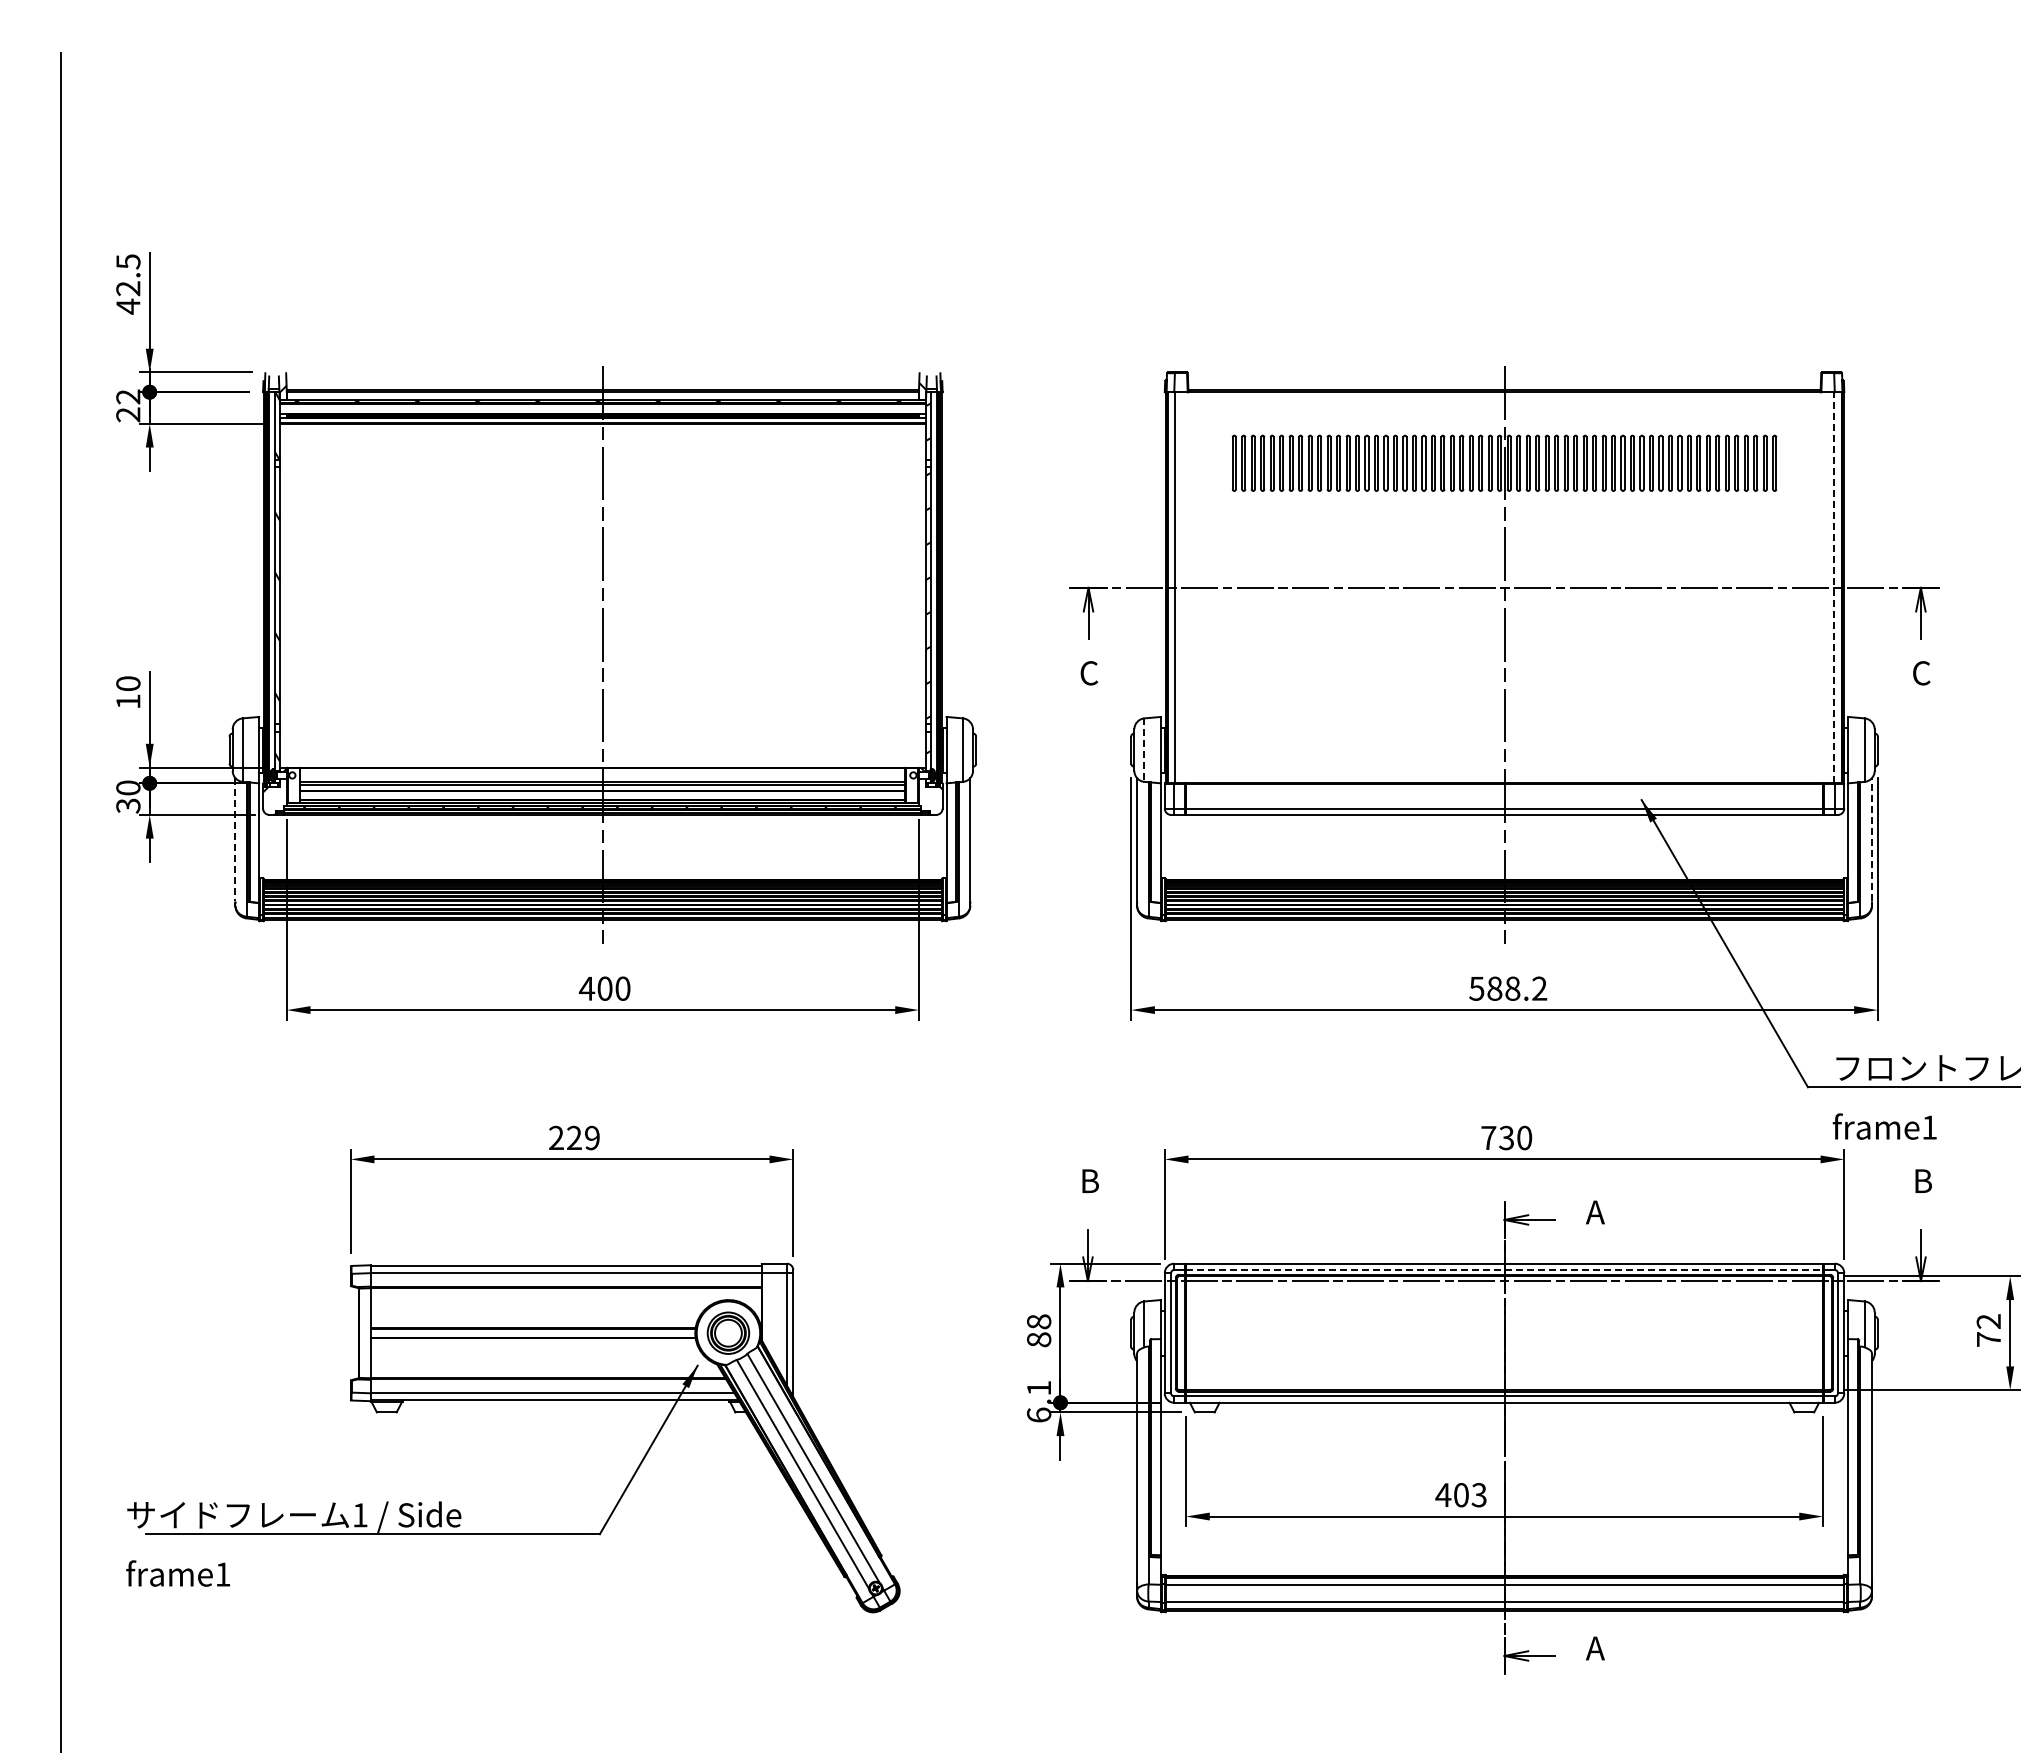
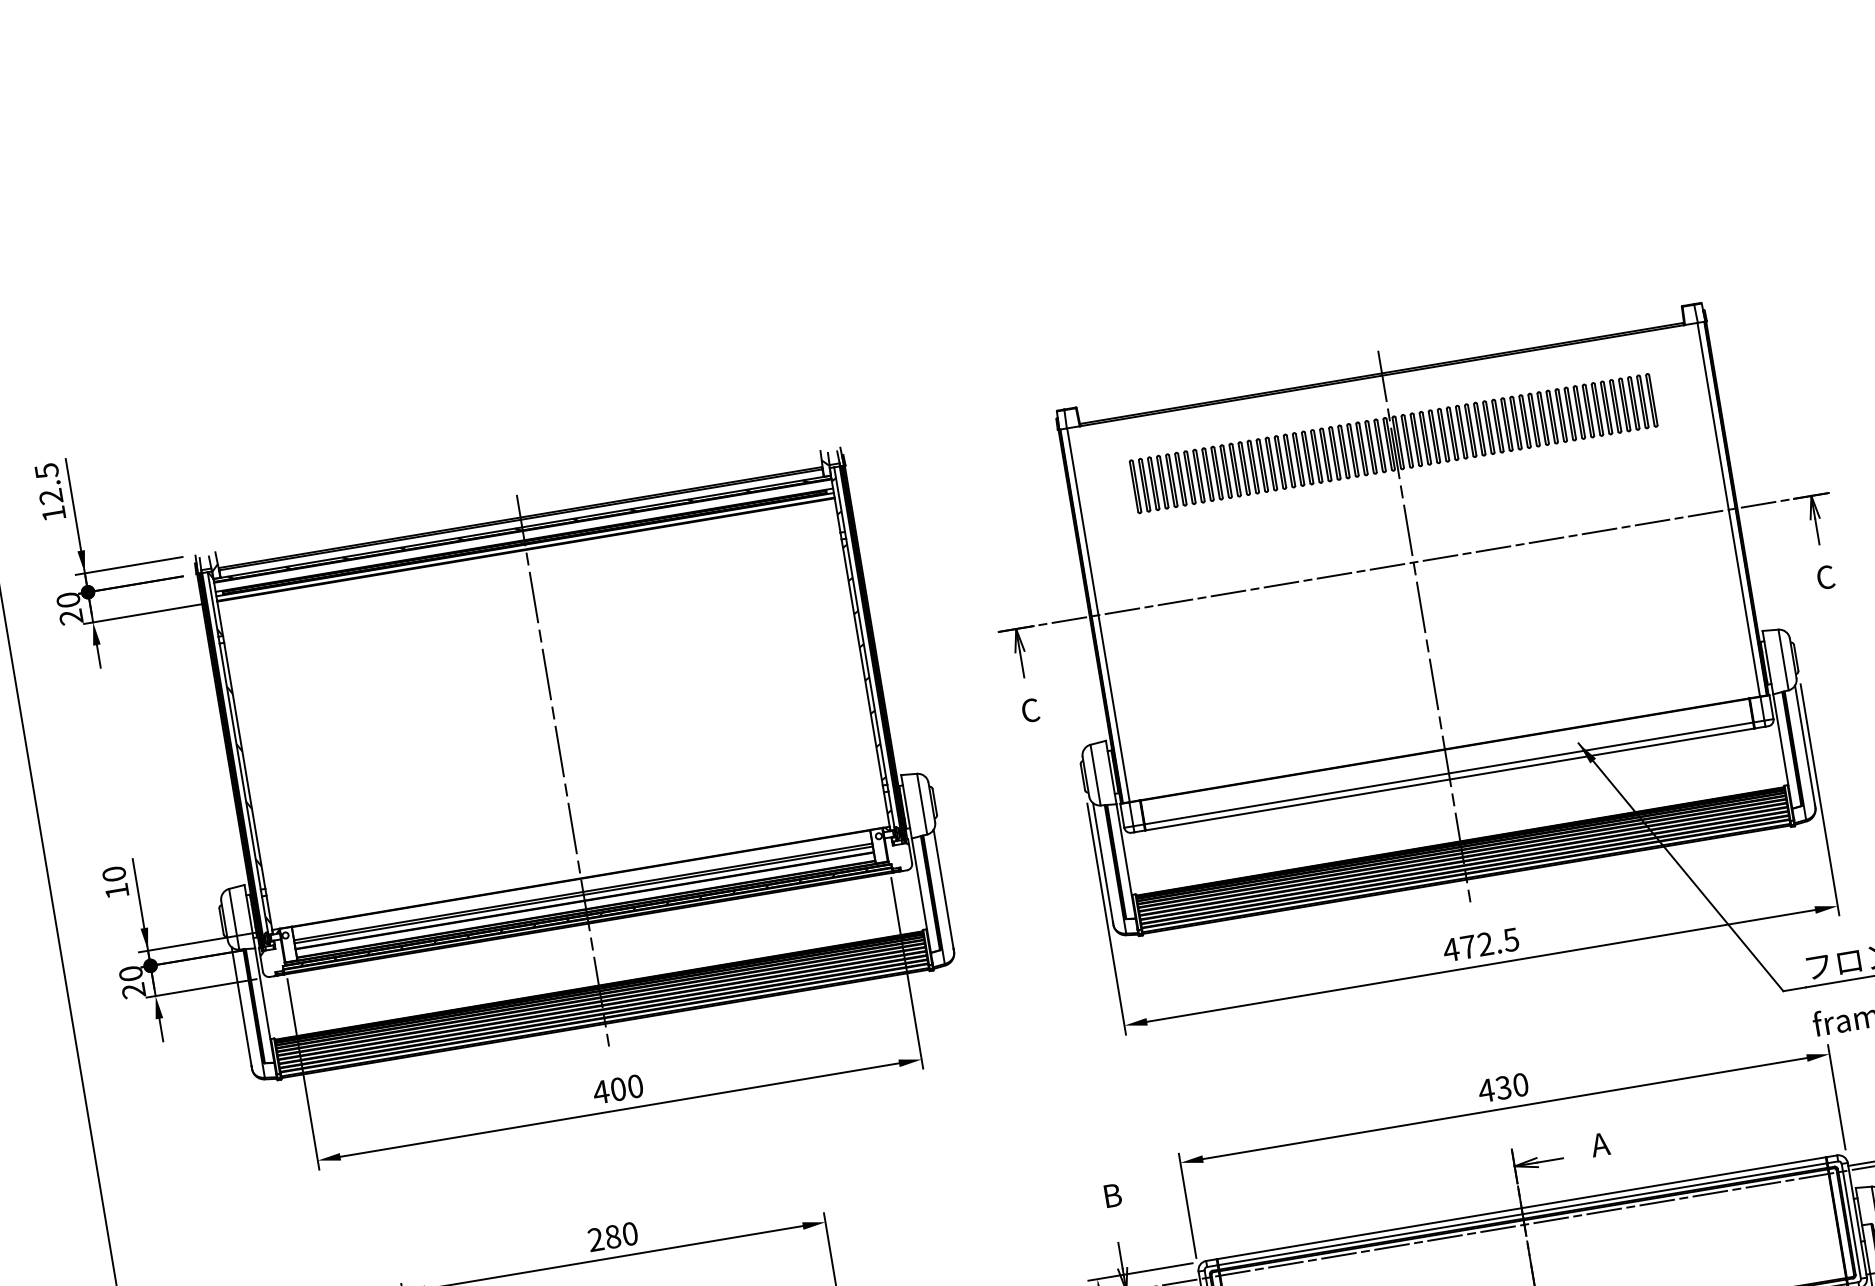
text: (128, 306) -> (54, 513), 42.5 -> 12.5
text: (128, 396) -> (68, 599), 22 -> 20
line: (1834, 587) -> (1728, 509), dashed -> solid
line: (1144, 750) -> (1095, 775), dashed -> solid
text: (128, 805) -> (133, 990), 30 -> 20
line: (235, 839) -> (241, 1005), dashed -> solid
line: (1871, 839) -> (1804, 744), dashed -> solid
text: (1507, 988) -> (1480, 944), 588.2 -> 472.5
text: (583, 1137) -> (621, 1234), 229 -> 280
text: (1488, 1137) -> (1486, 1090), 730 -> 430
line: (1505, 1270) -> (1523, 1214), dashed -> solid

